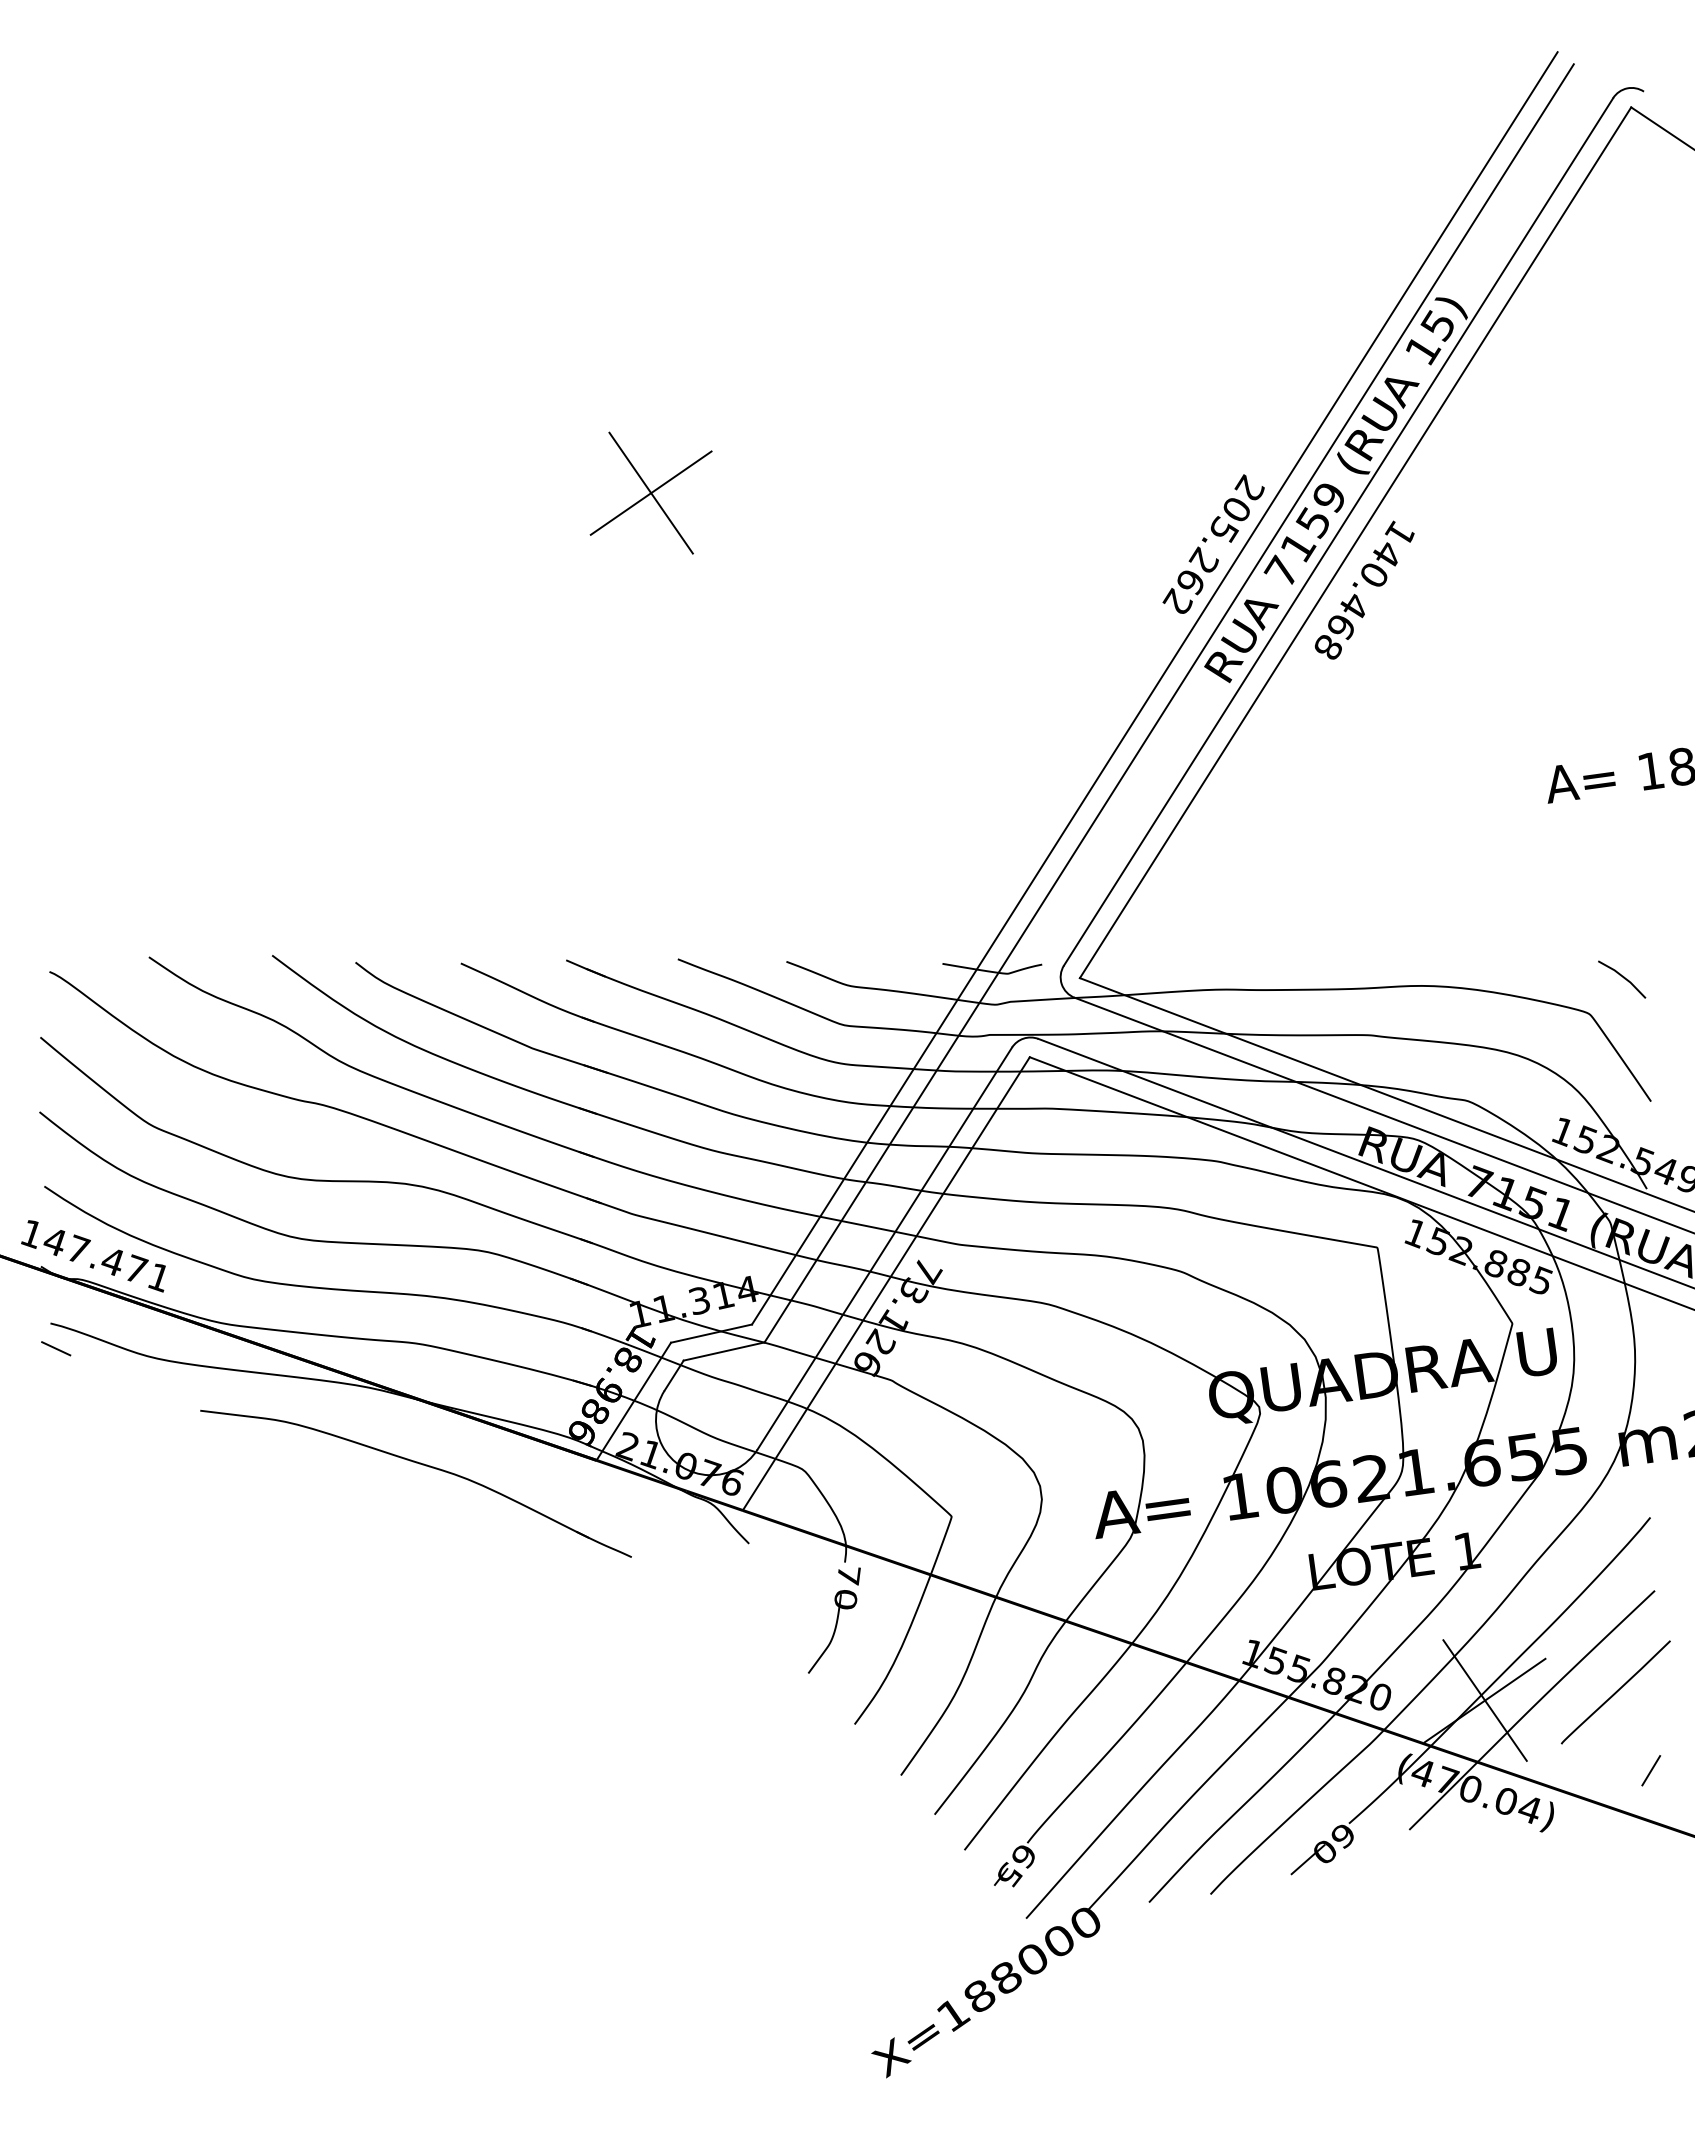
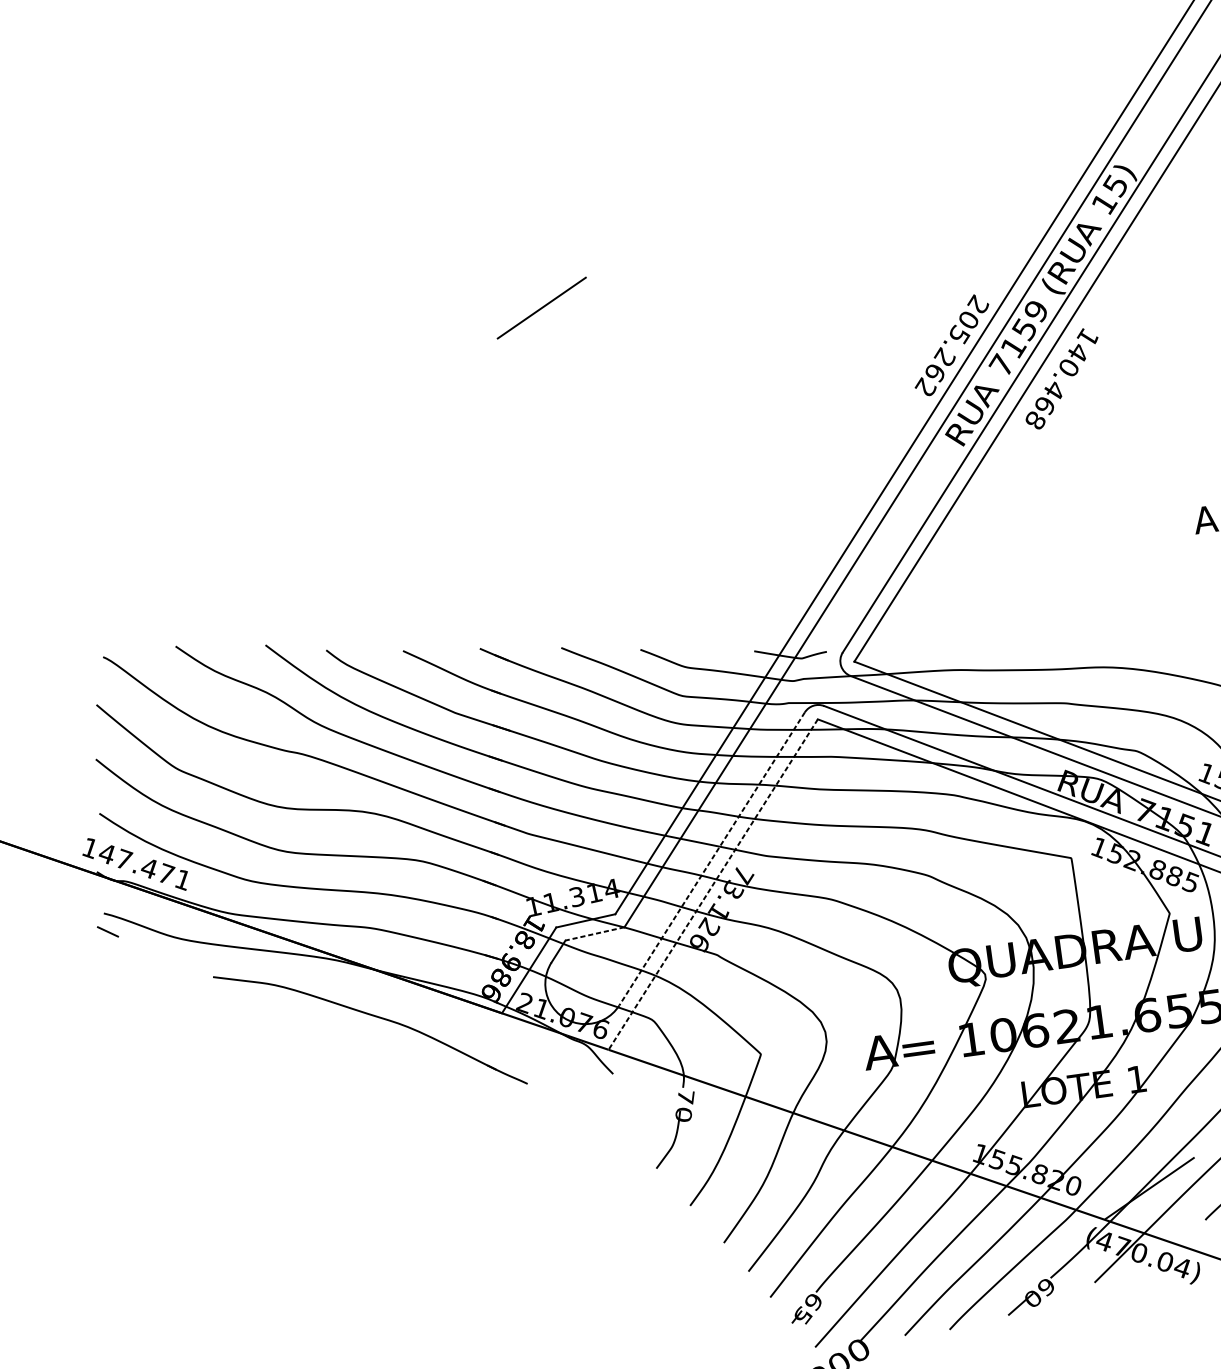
line: (650, 492) -> (541, 307), removed
line: (884, 1248) -> (711, 858), solid -> dashed
line: (886, 1284) -> (713, 885), solid -> dashed
line: (723, 1351) -> (594, 933), solid -> dashed
line: (1484, 1700) -> (1149, 1188), removed

